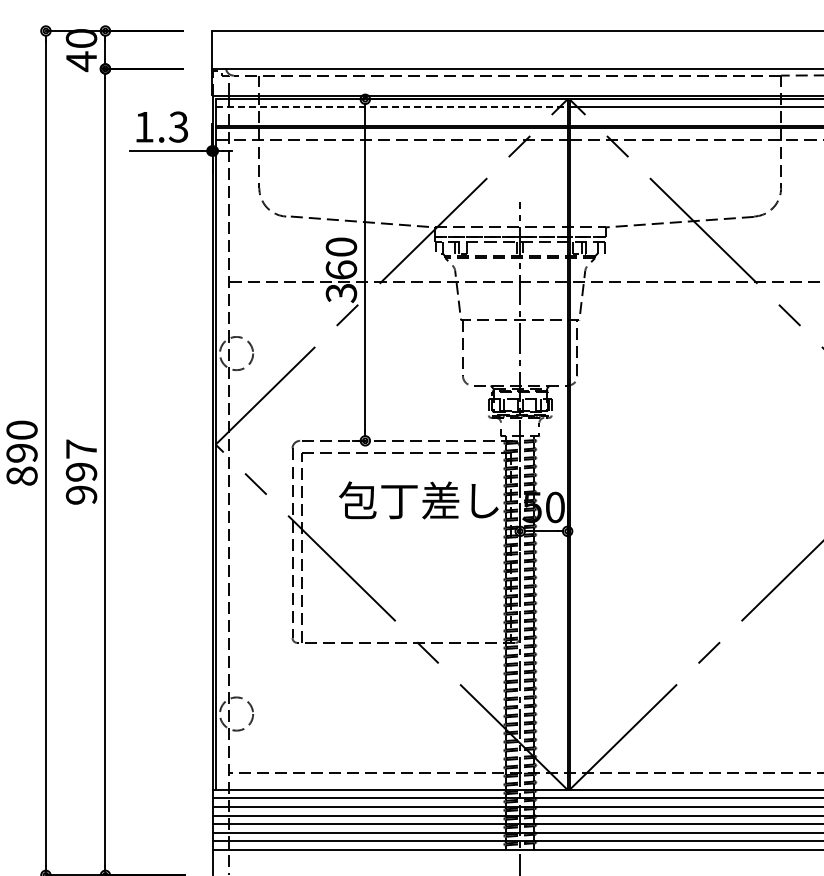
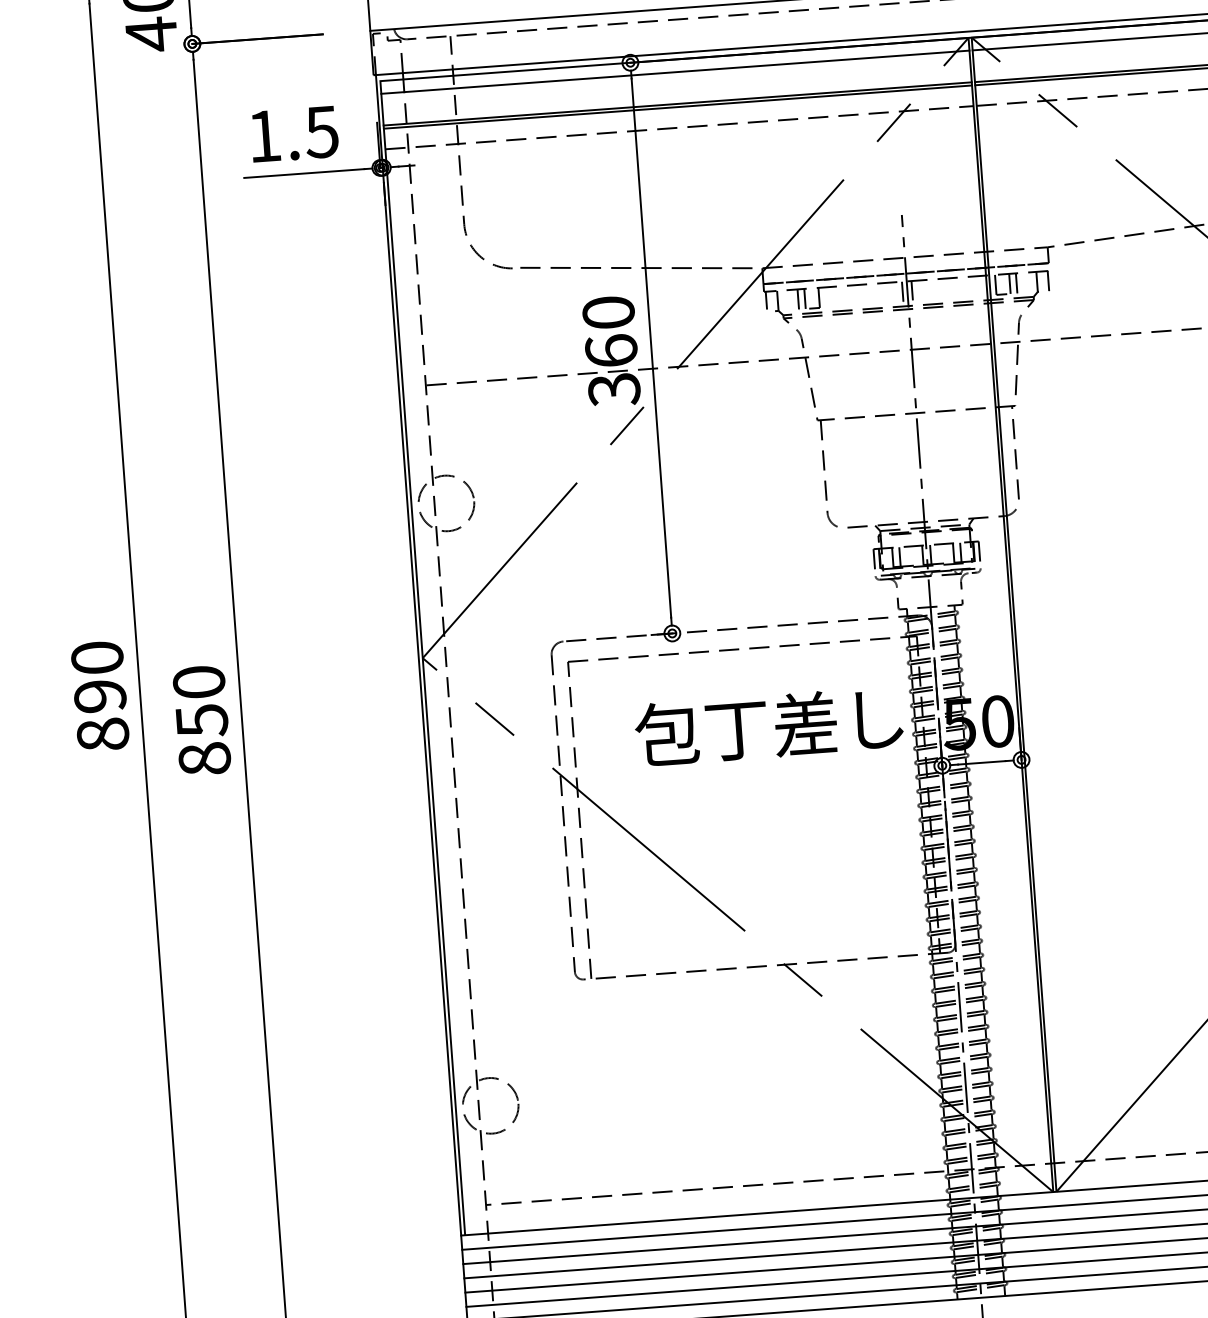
line: (391, 106) -> (675, 71), dashed -> solid
text: (178, 126) -> (321, 131), 1.3 -> 1.5
text: (81, 471) -> (201, 719), 997 -> 850

